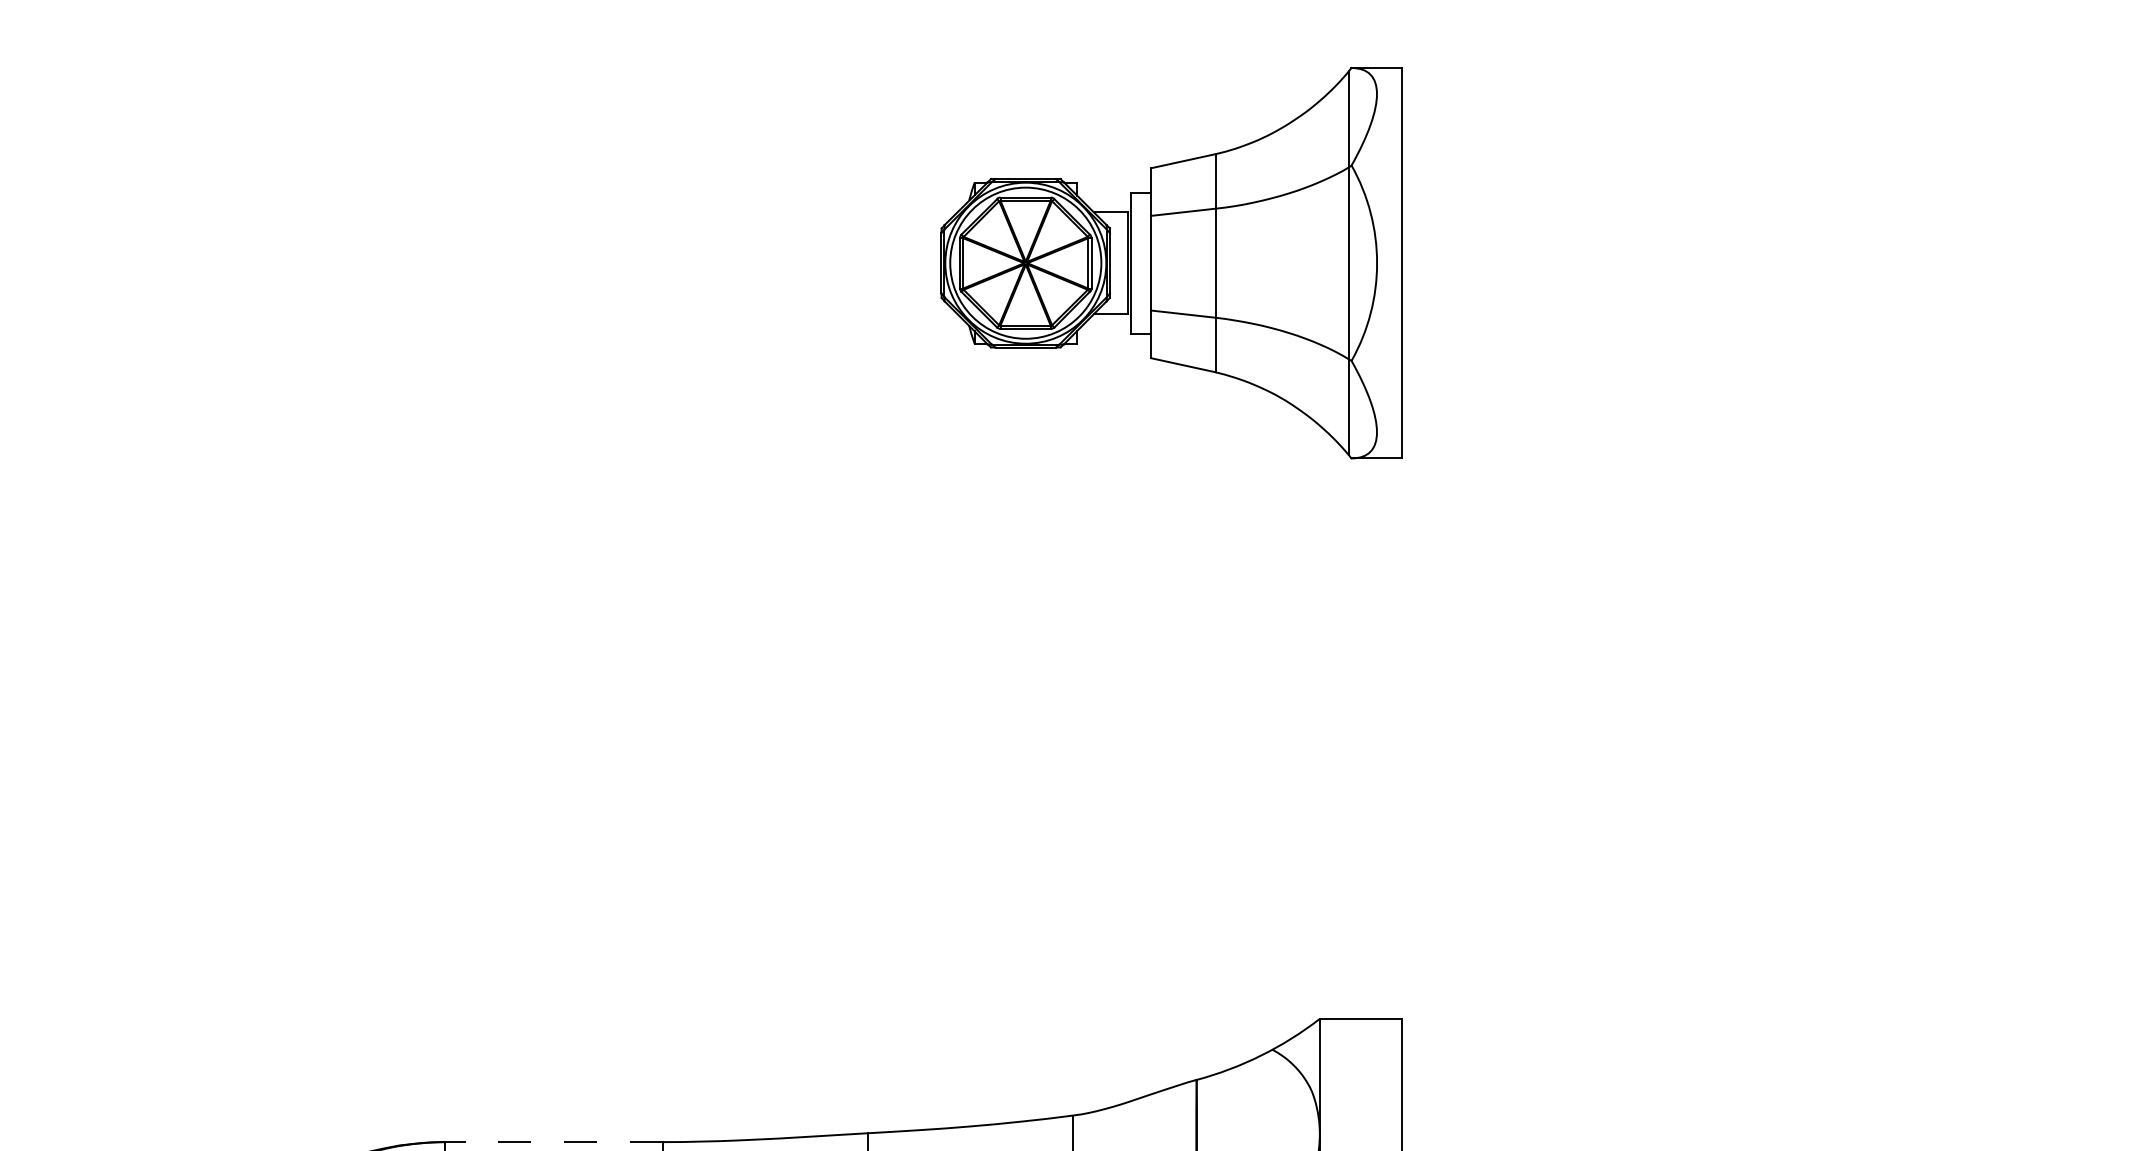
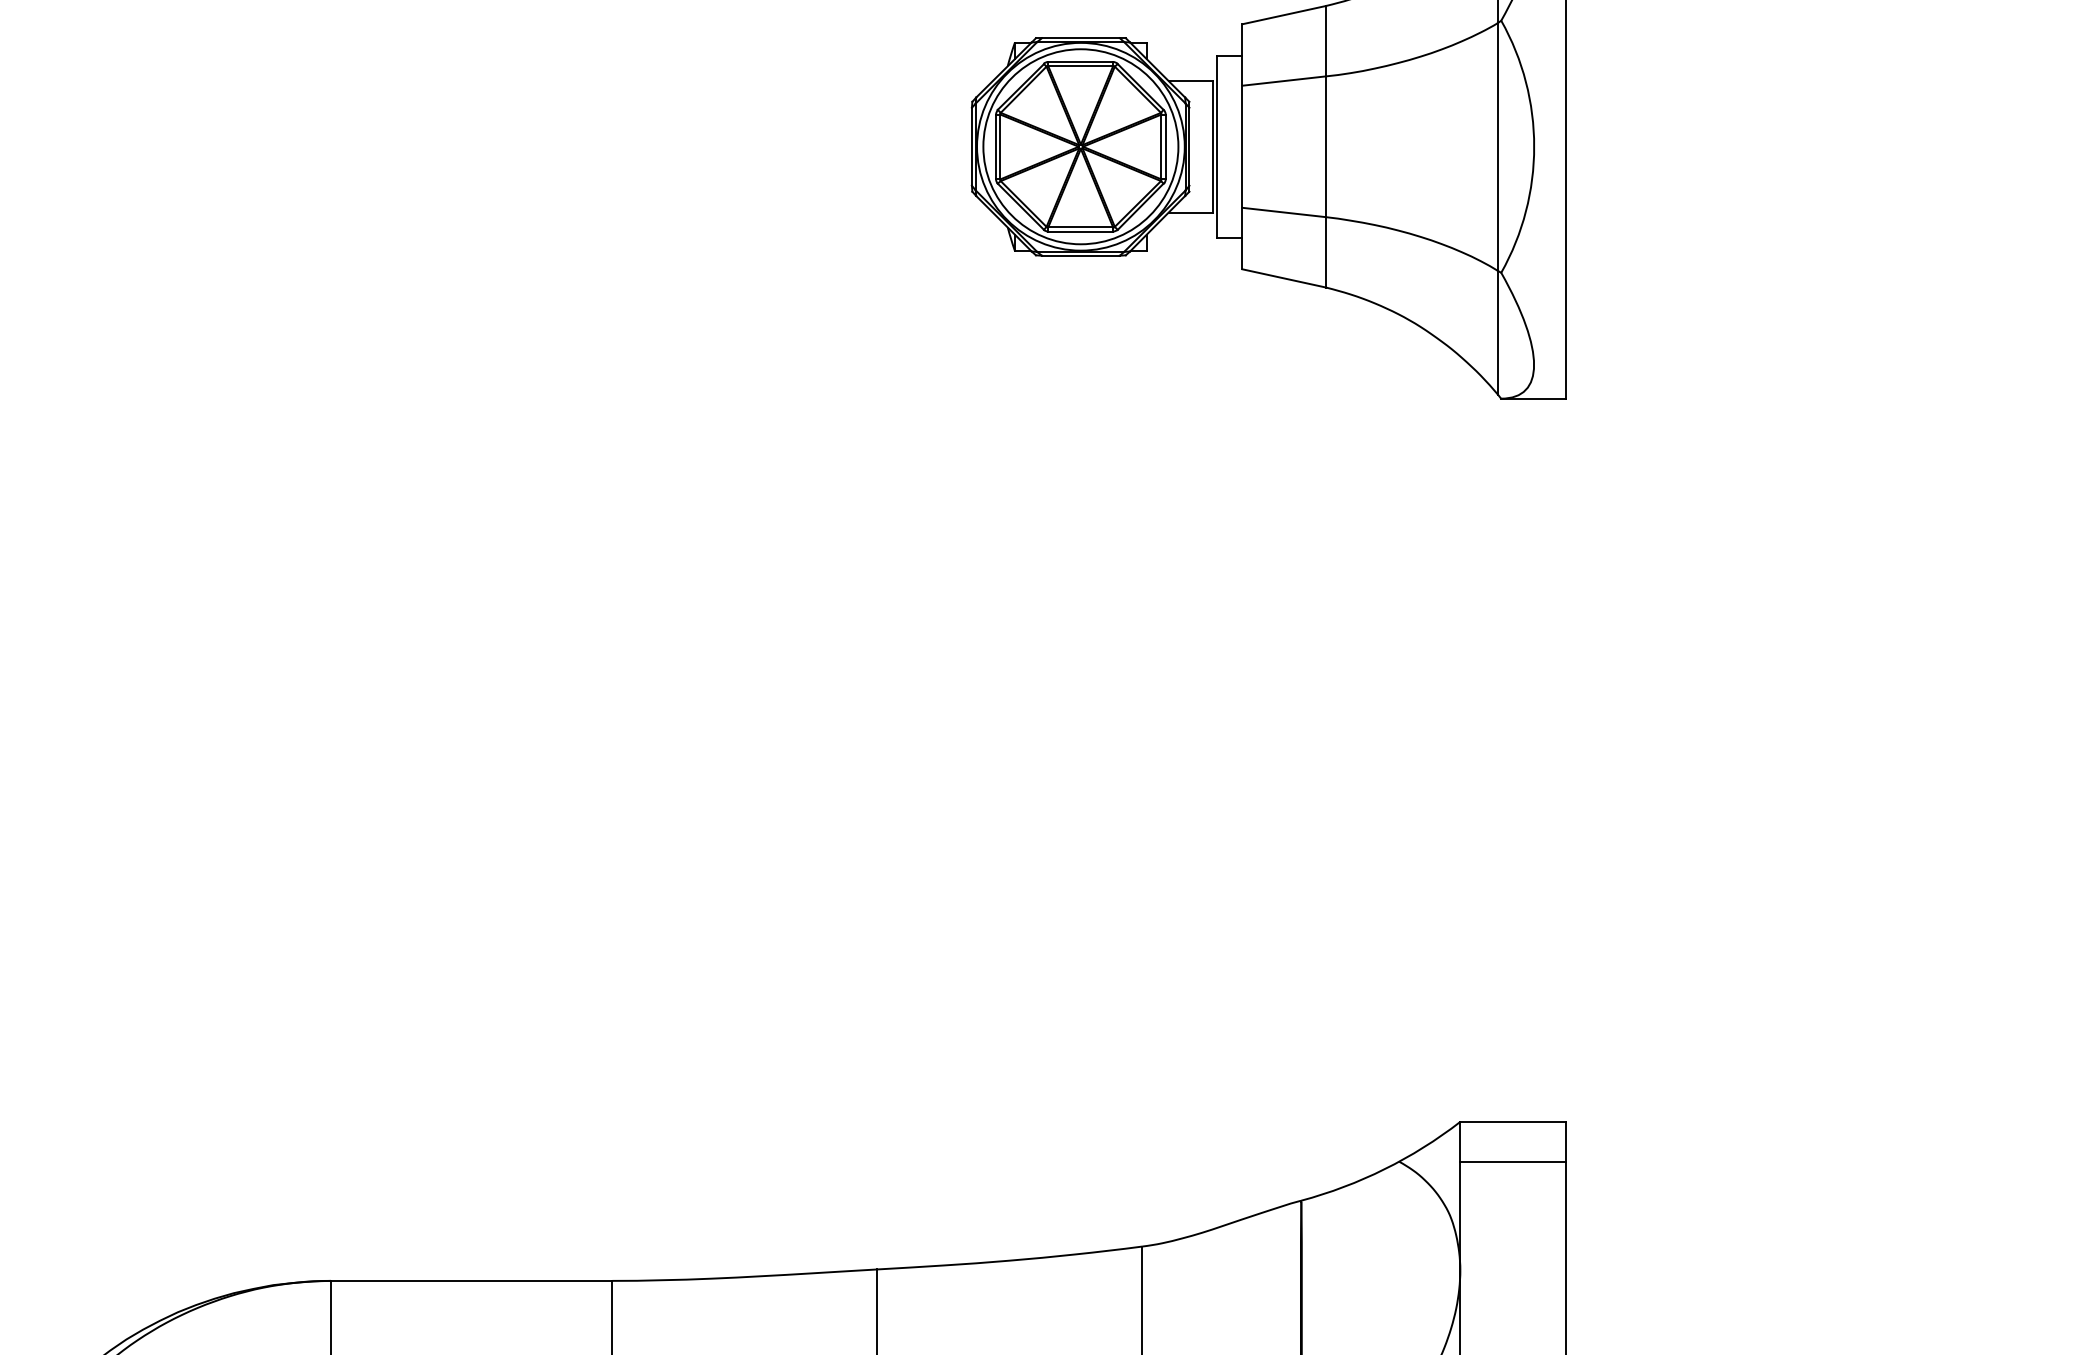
line: (1360, 1049) -> (1512, 1161), added
line: (553, 1142) -> (471, 1281), dashed -> solid

